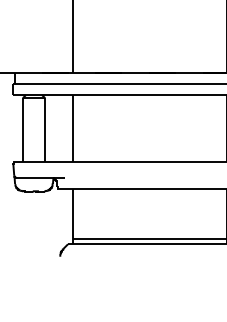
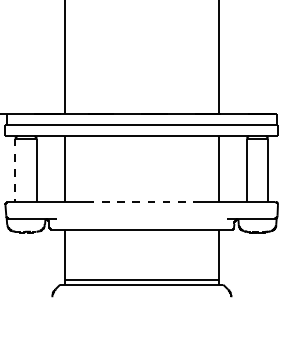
line: (22, 130) -> (14, 170), solid -> dashed
line: (150, 162) -> (142, 202), solid -> dashed

